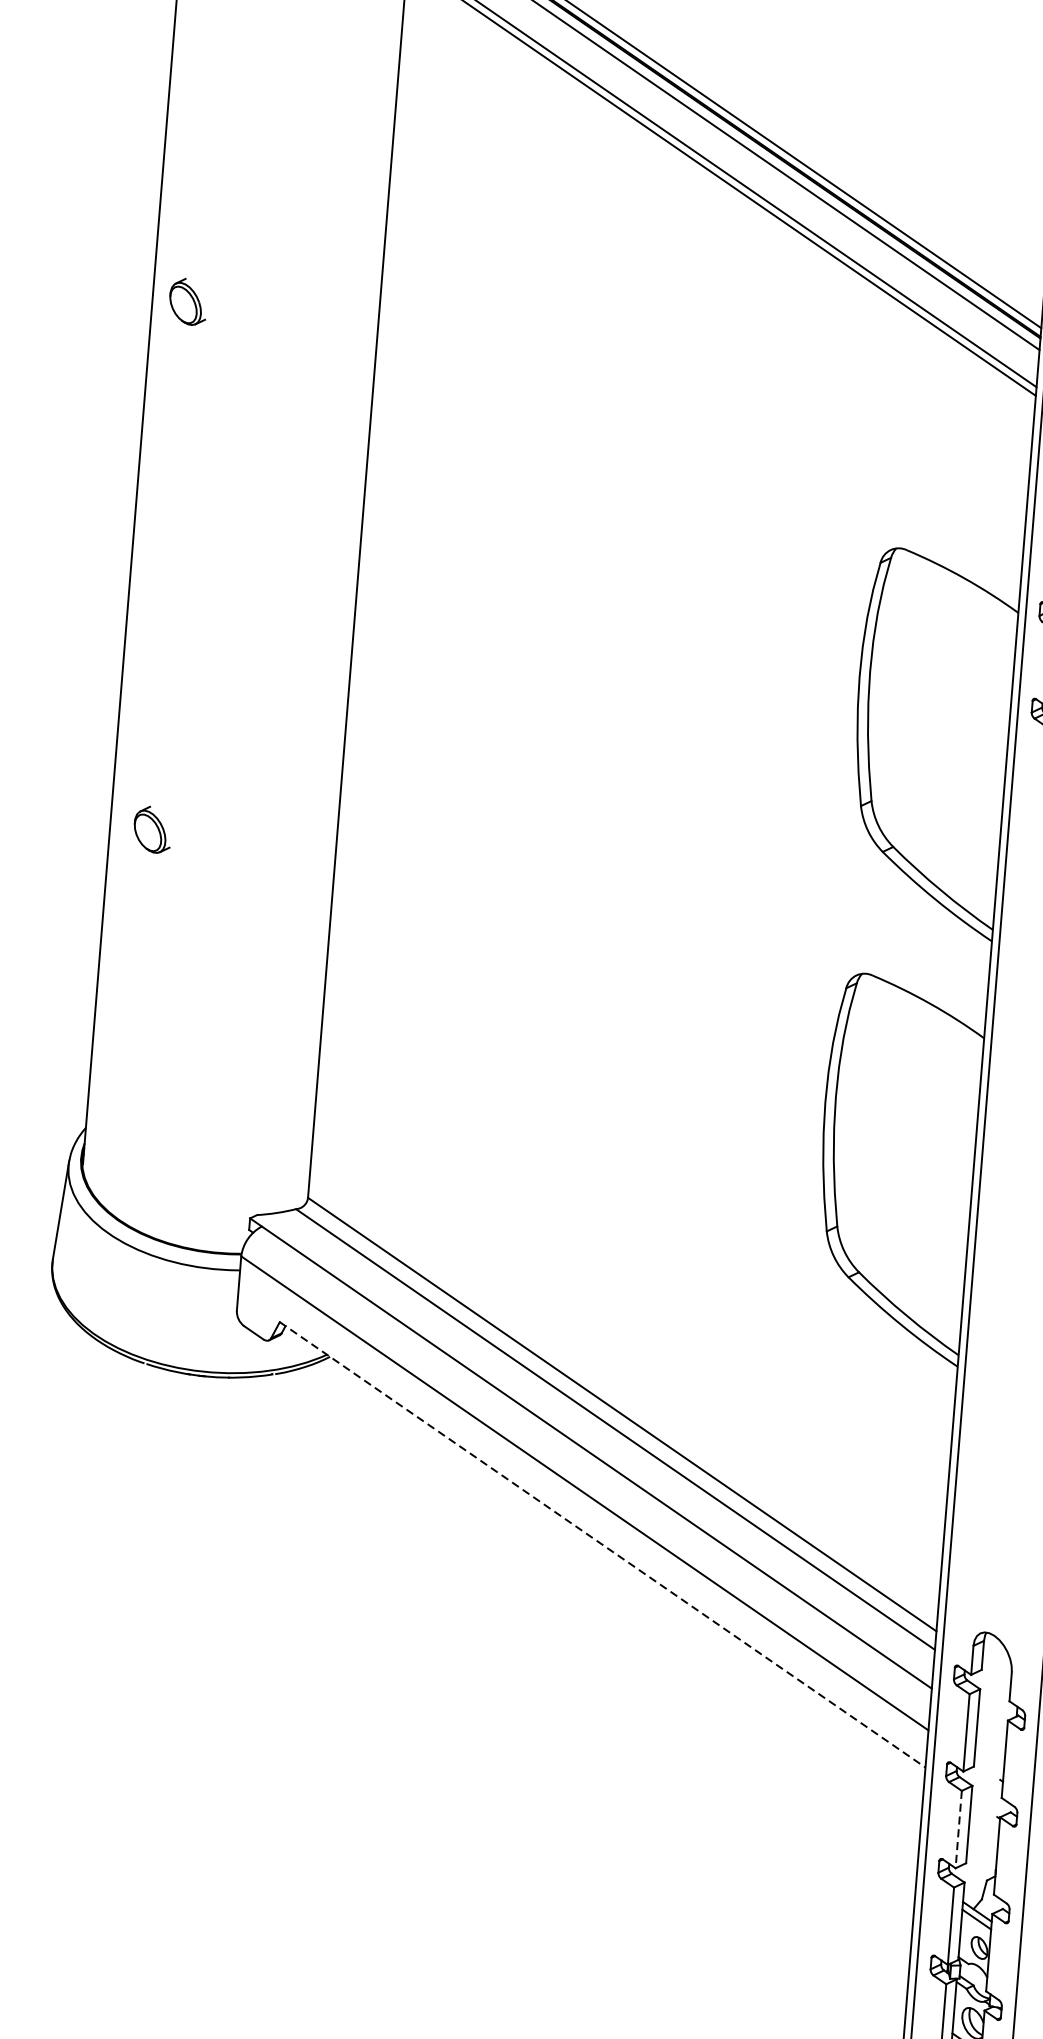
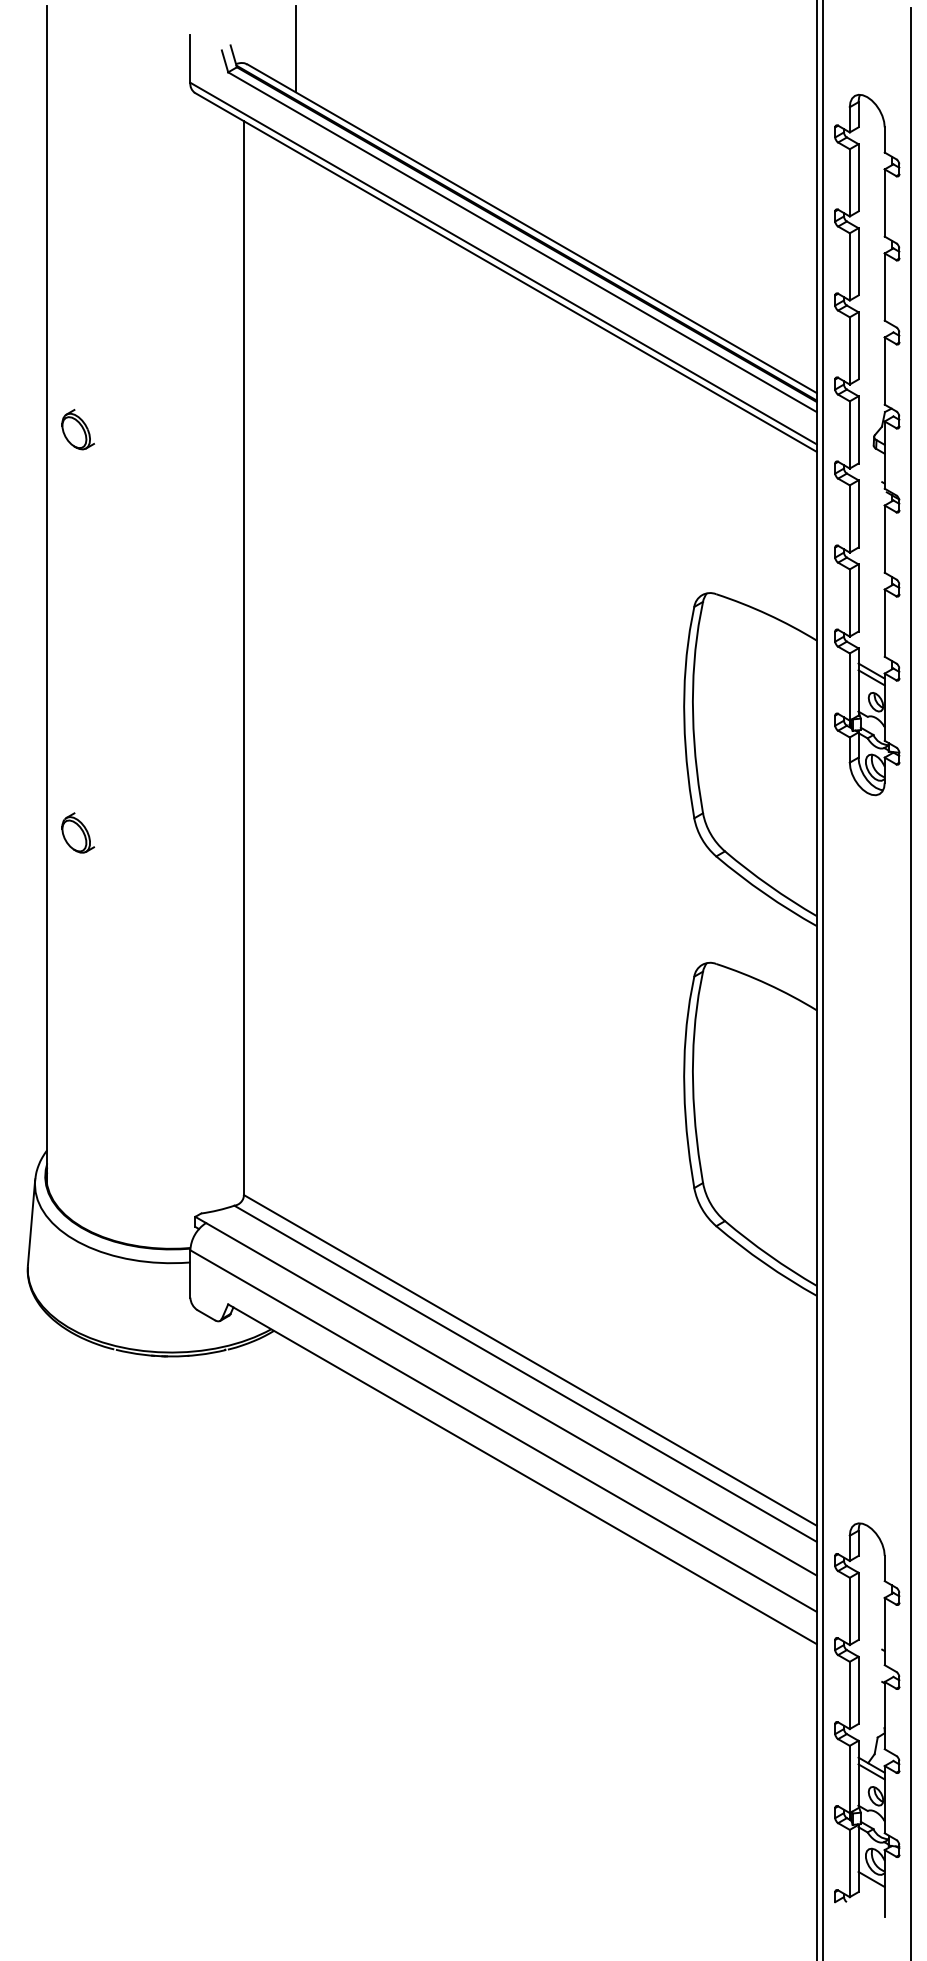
part: (153, 829) -> (78, 832), moved
line: (602, 1545) -> (522, 1474), dashed -> solid
line: (958, 1829) -> (849, 1695), dashed -> solid

